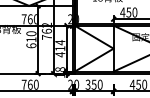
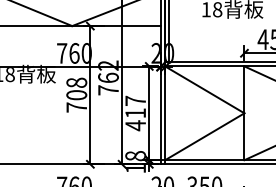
text: (31, 39) -> (76, 94), 610 -> 708
text: (60, 42) -> (136, 100), 414 -> 417

